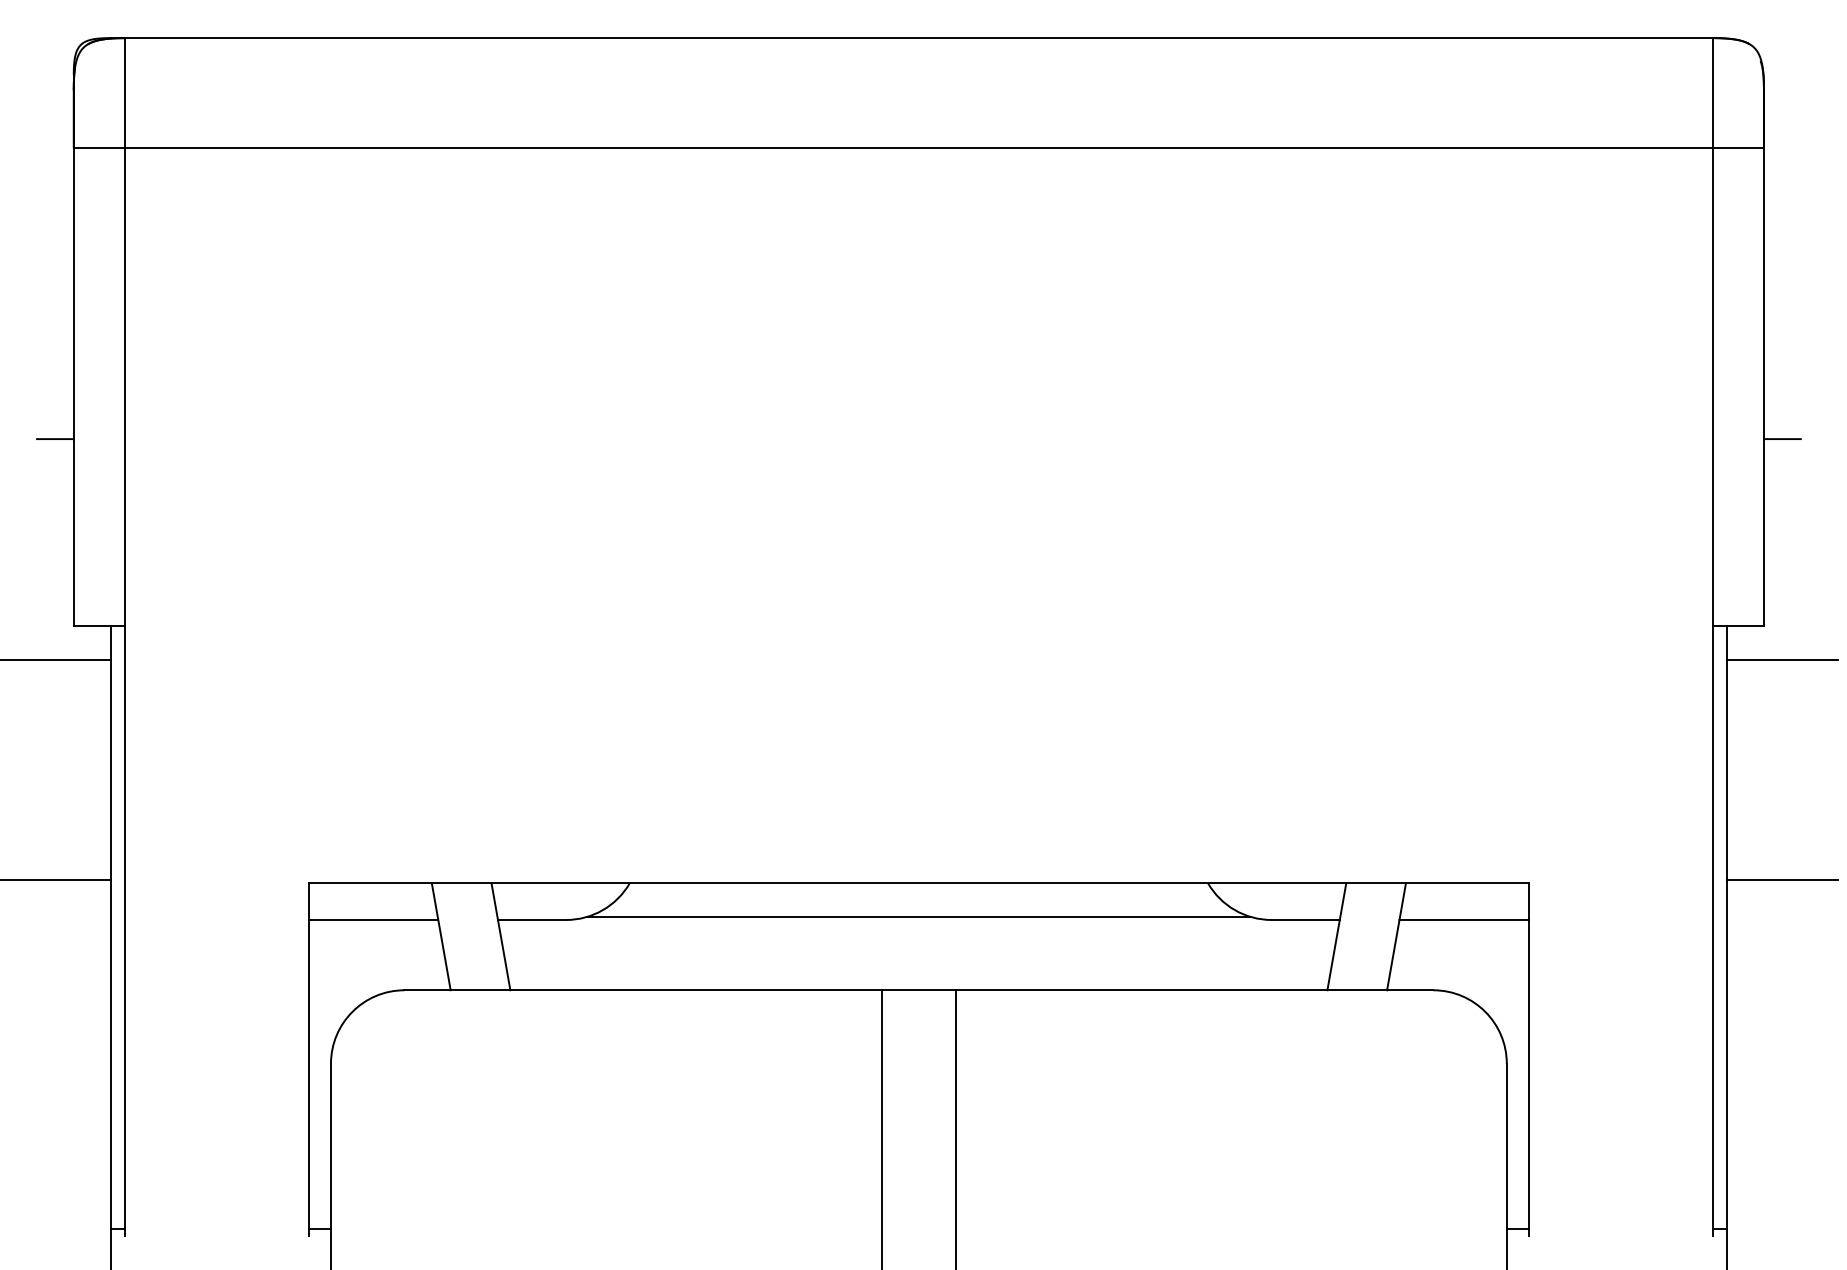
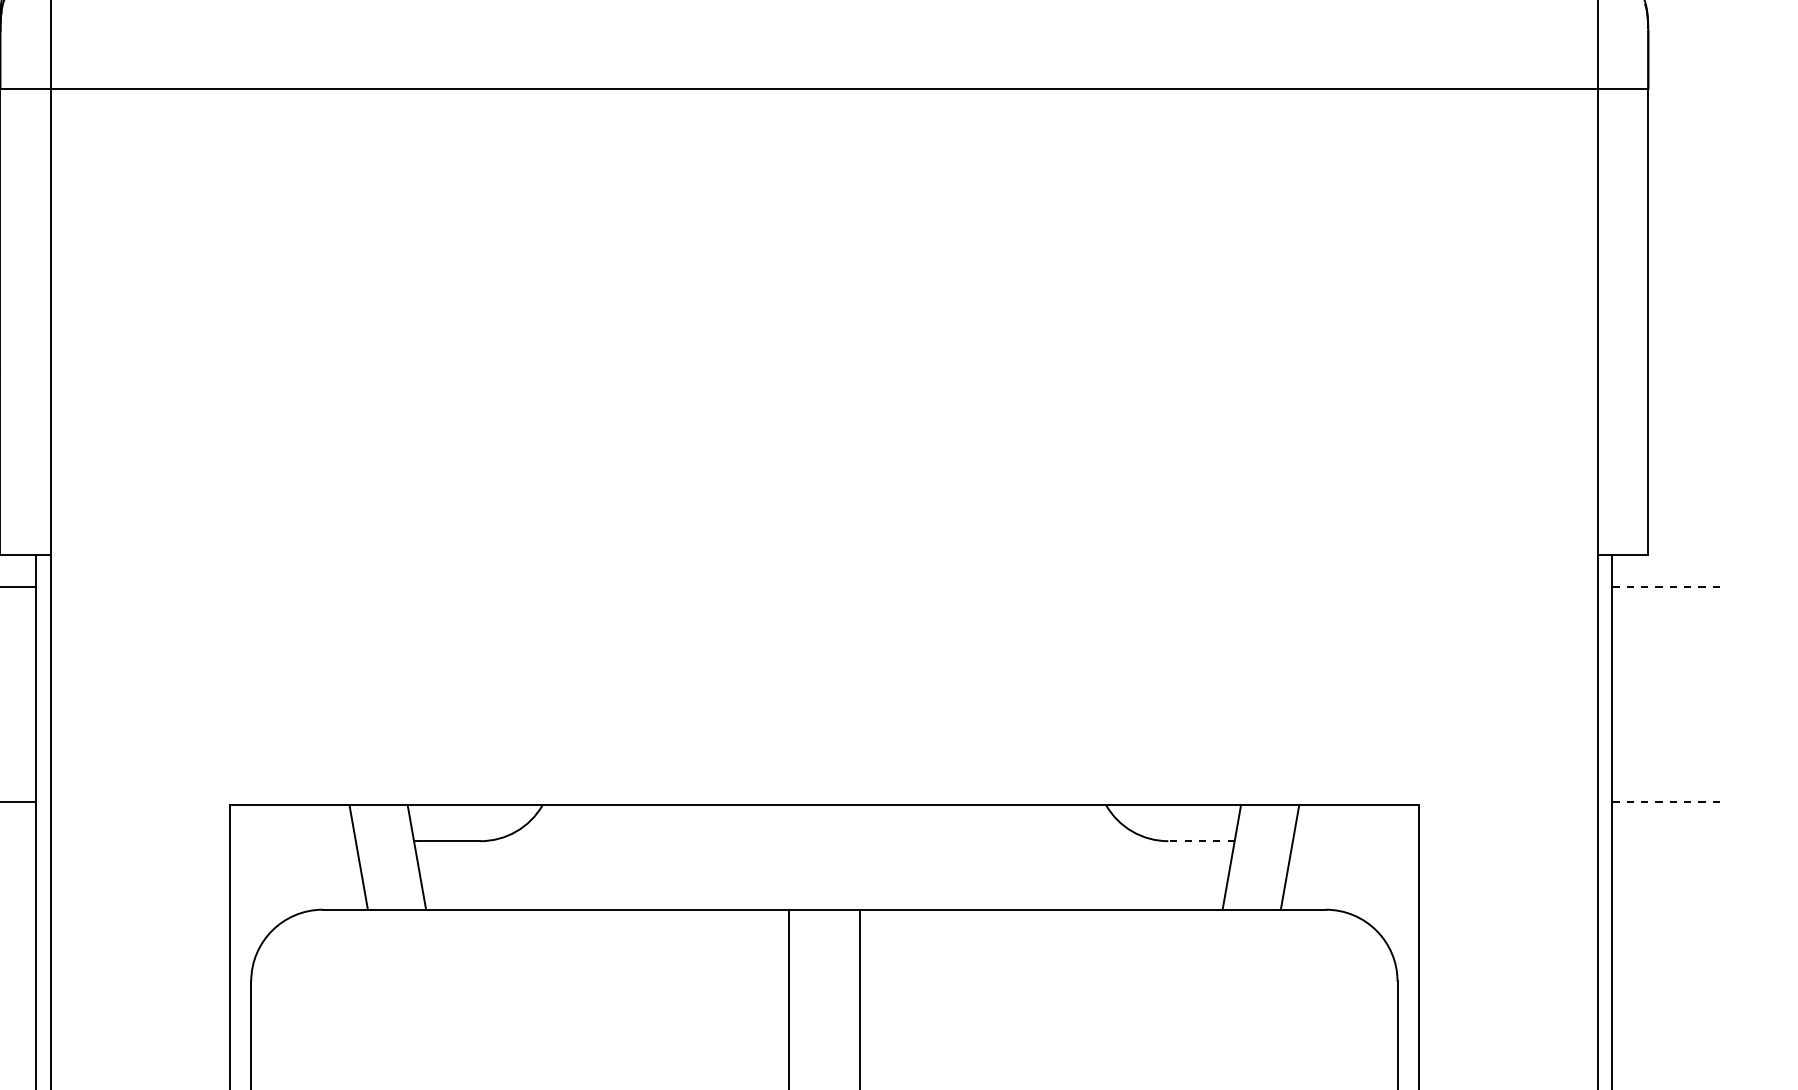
line: (1782, 439) -> (1666, 372), removed
line: (1782, 659) -> (1666, 587), solid -> dashed
line: (1781, 880) -> (1665, 802), solid -> dashed
line: (918, 916) -> (823, 837), removed
line: (373, 919) -> (292, 840), removed
line: (1305, 919) -> (1201, 840), solid -> dashed
line: (1463, 919) -> (1355, 840), removed

